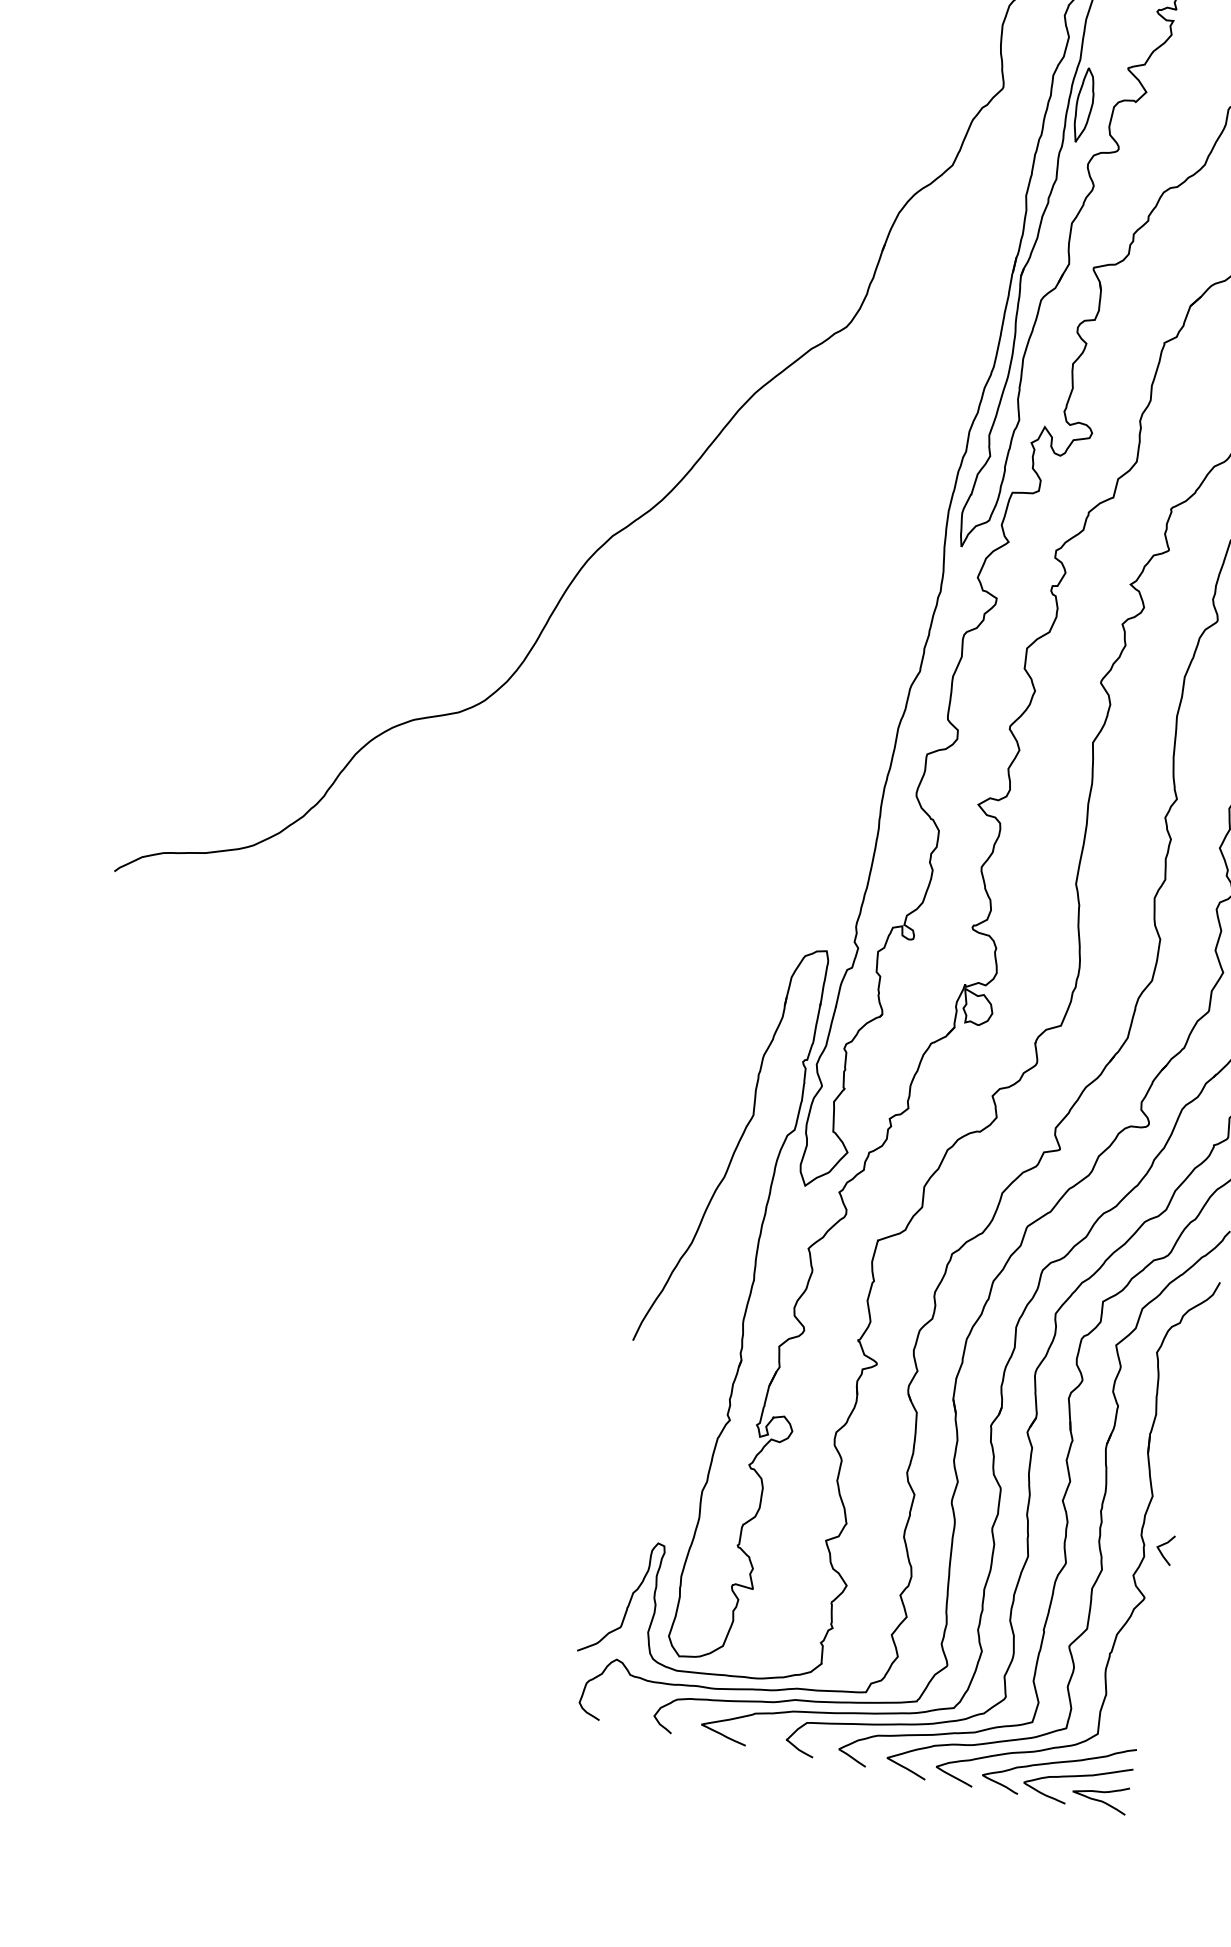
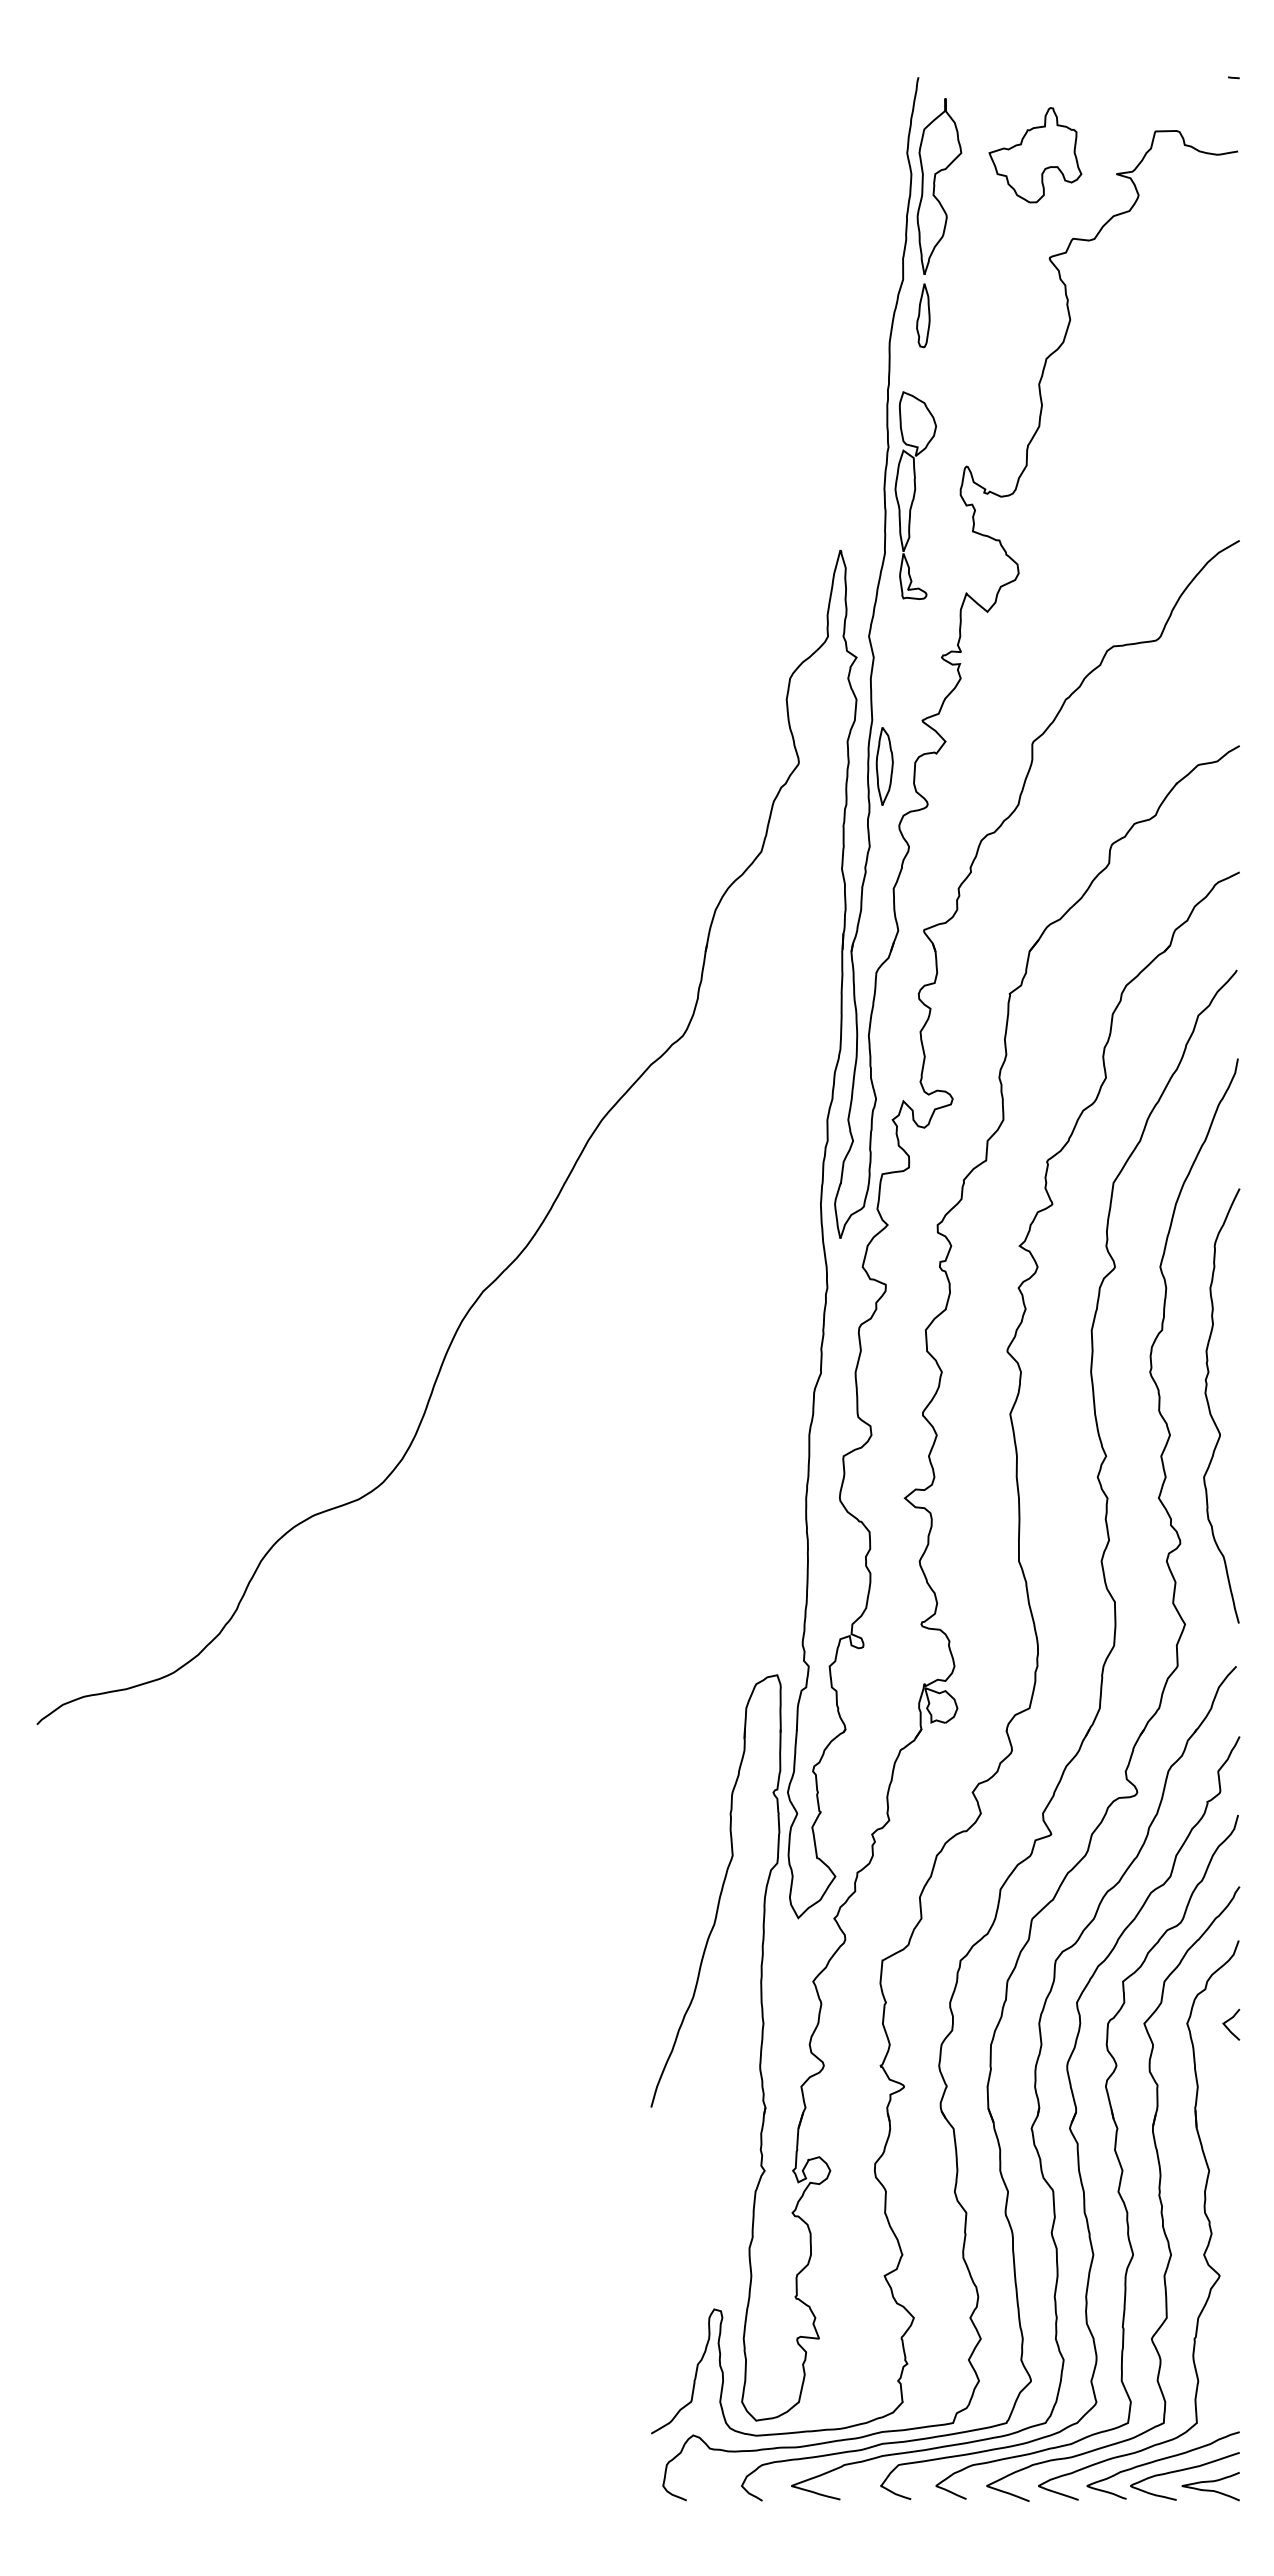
line: (1164, 1545) -> (1230, 2020), moved

